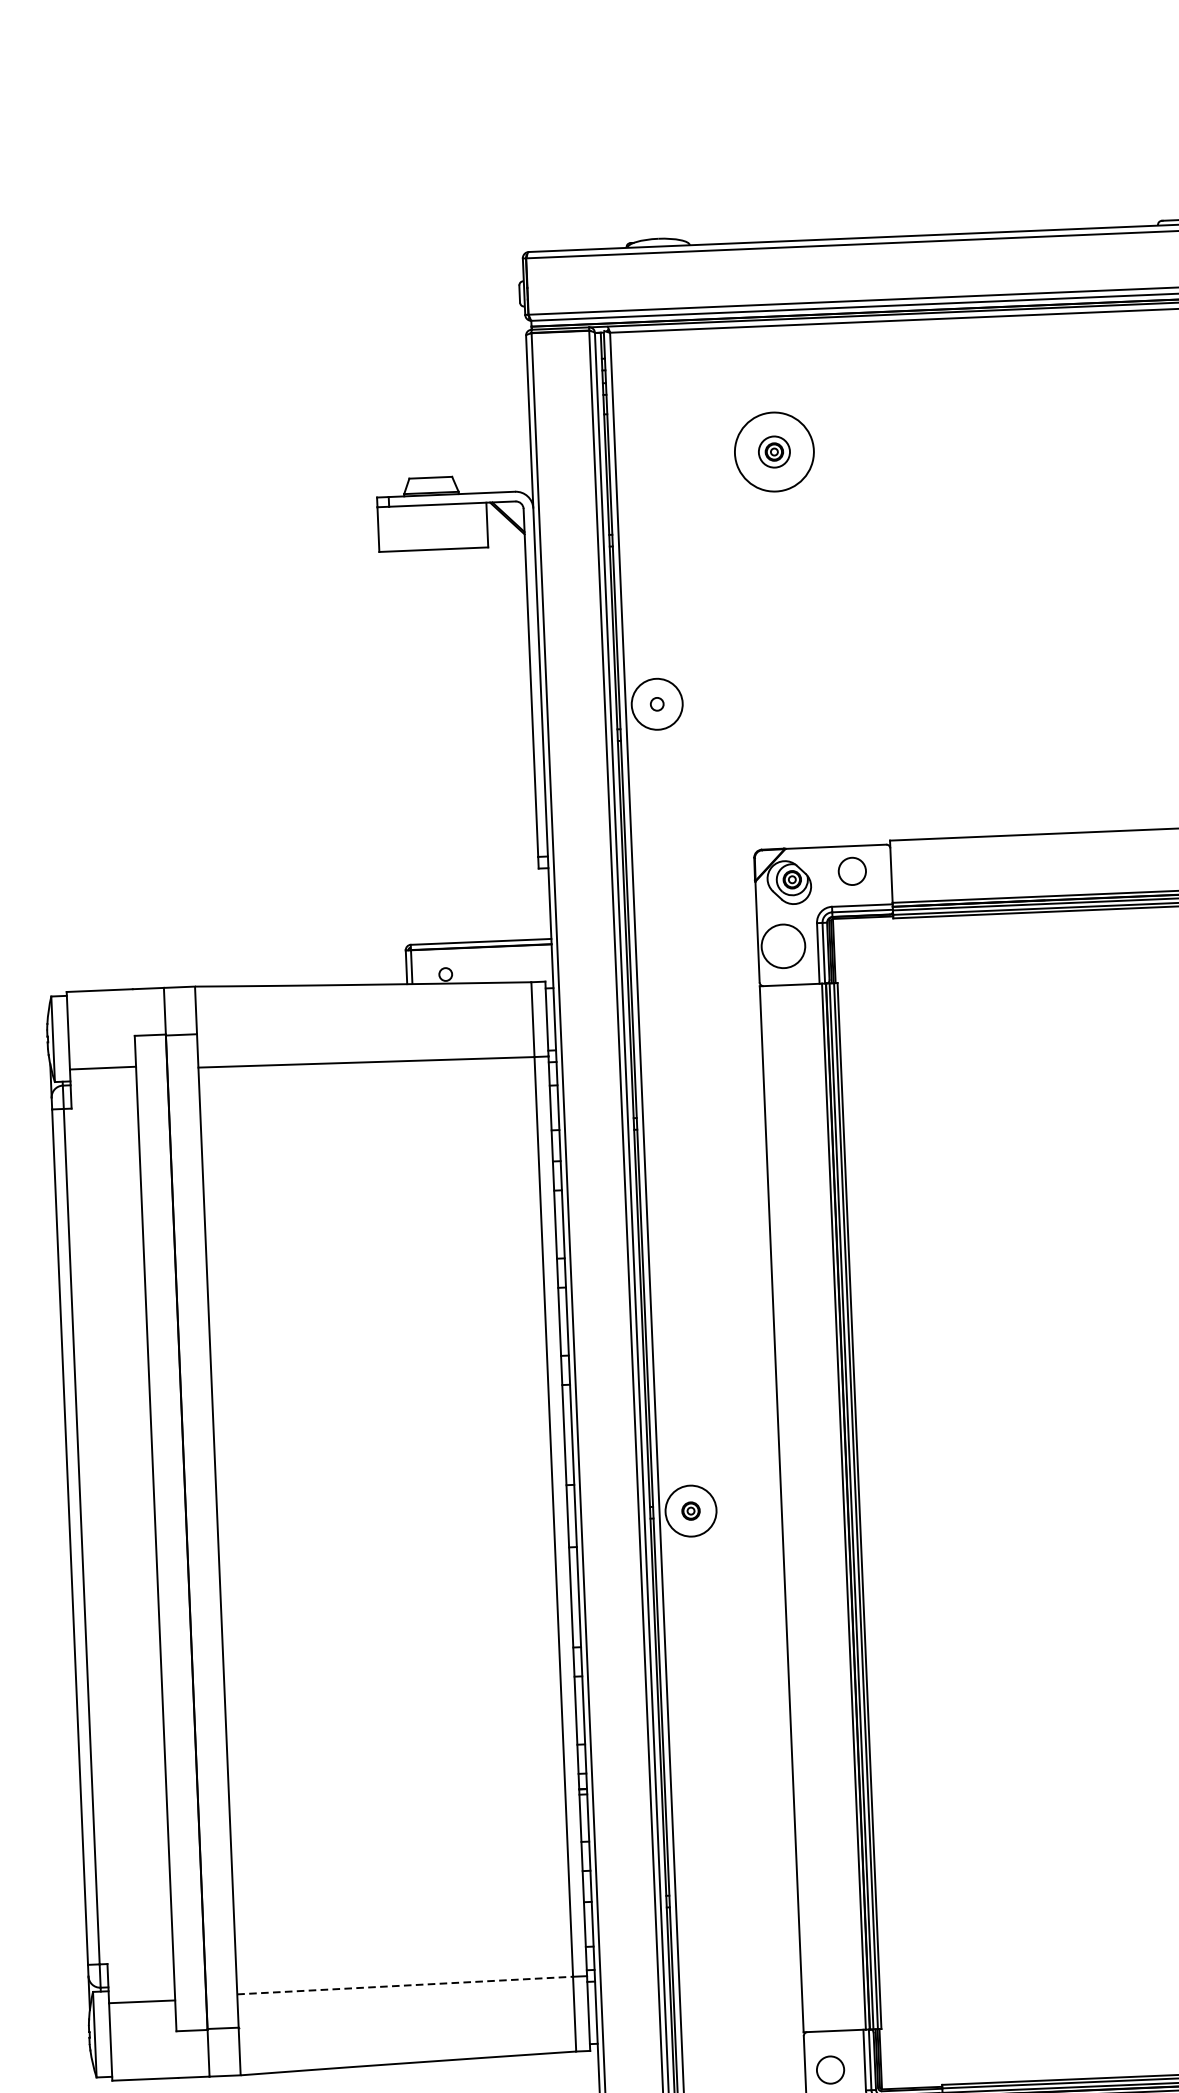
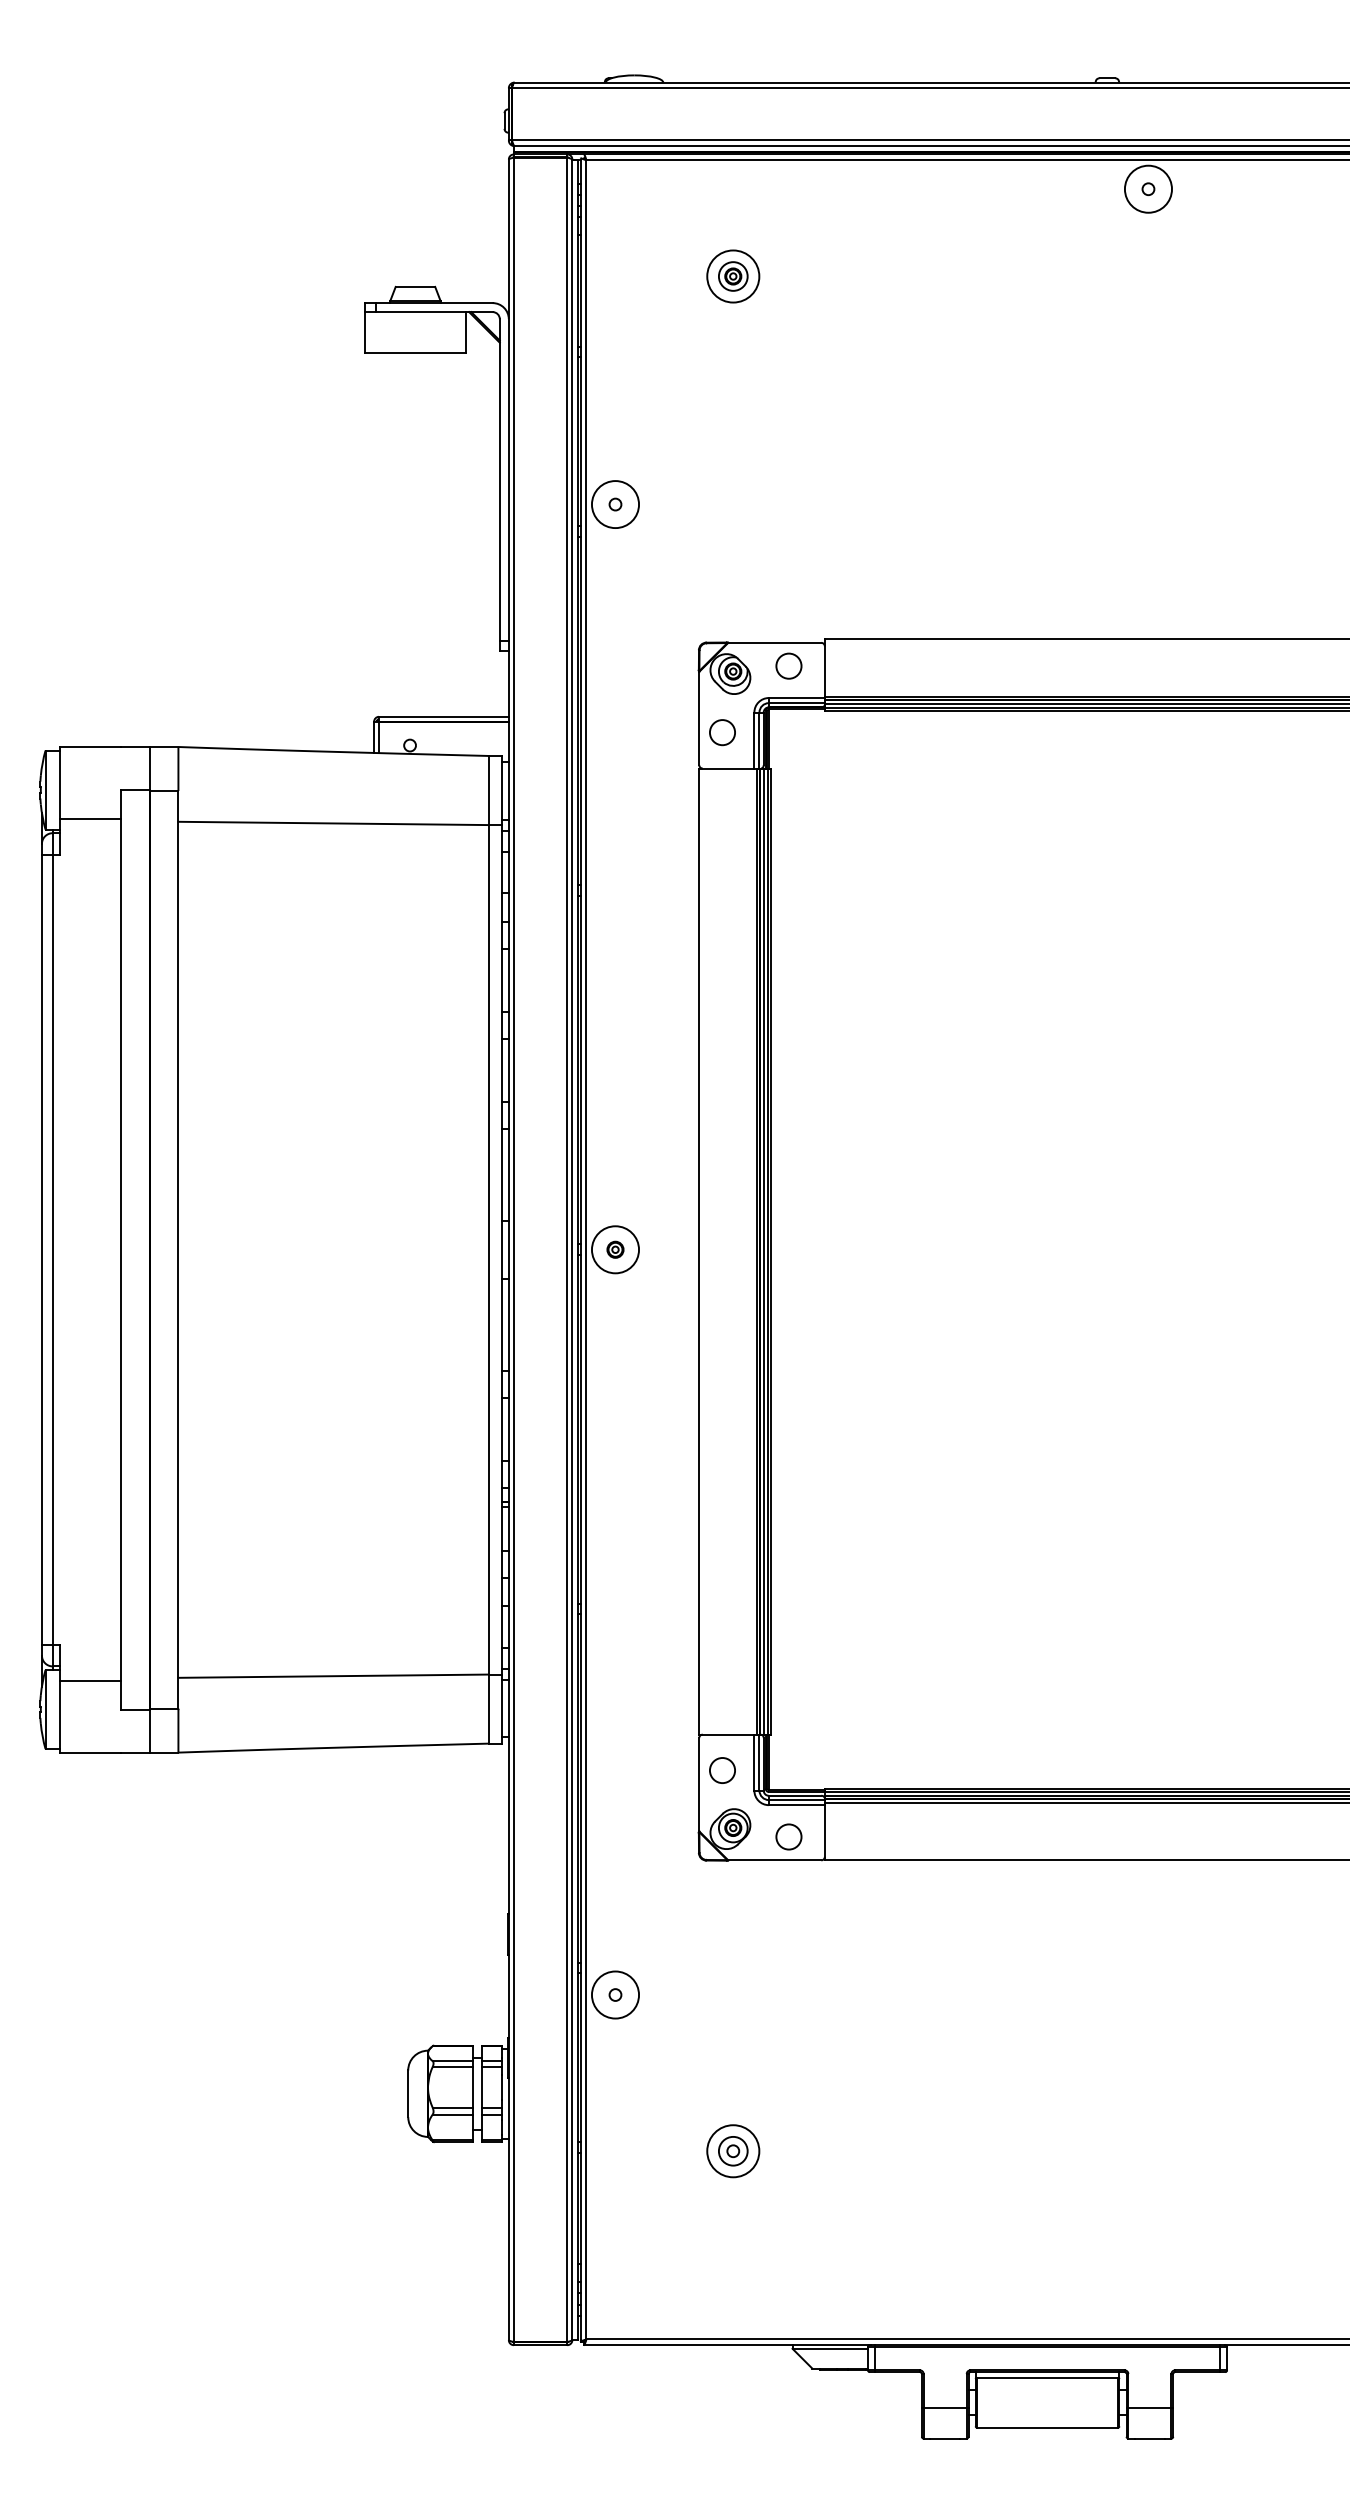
circle: (774, 452) -> (733, 276), size x0.71
circle: (783, 946) -> (722, 732), size x0.62
line: (406, 1985) -> (334, 1676), dashed -> solid

